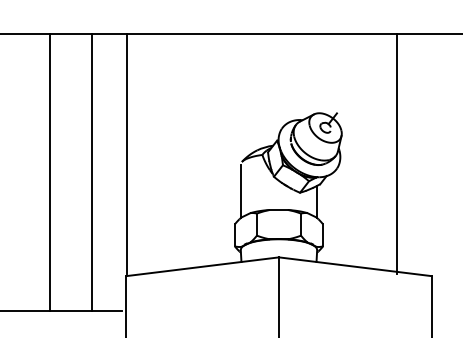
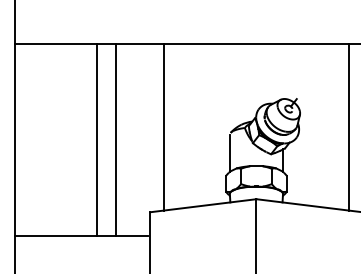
line: (126, 152) -> (163, 126), moved
line: (396, 152) -> (349, 126), moved
line: (92, 171) -> (115, 139), moved

